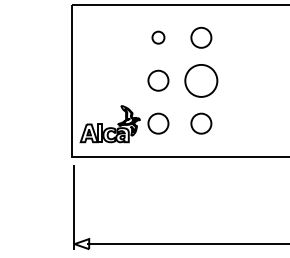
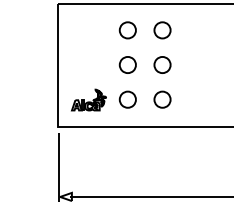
part: (158, 37) -> (127, 30), size x1.67
part: (201, 80) -> (162, 64), size x0.62
part: (110, 123) -> (89, 99), size x0.71

